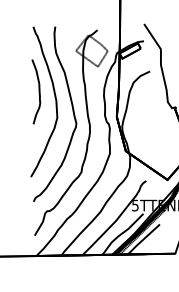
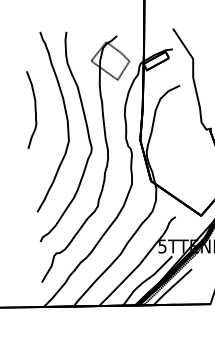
part: (36, 91) -> (31, 109), moved

